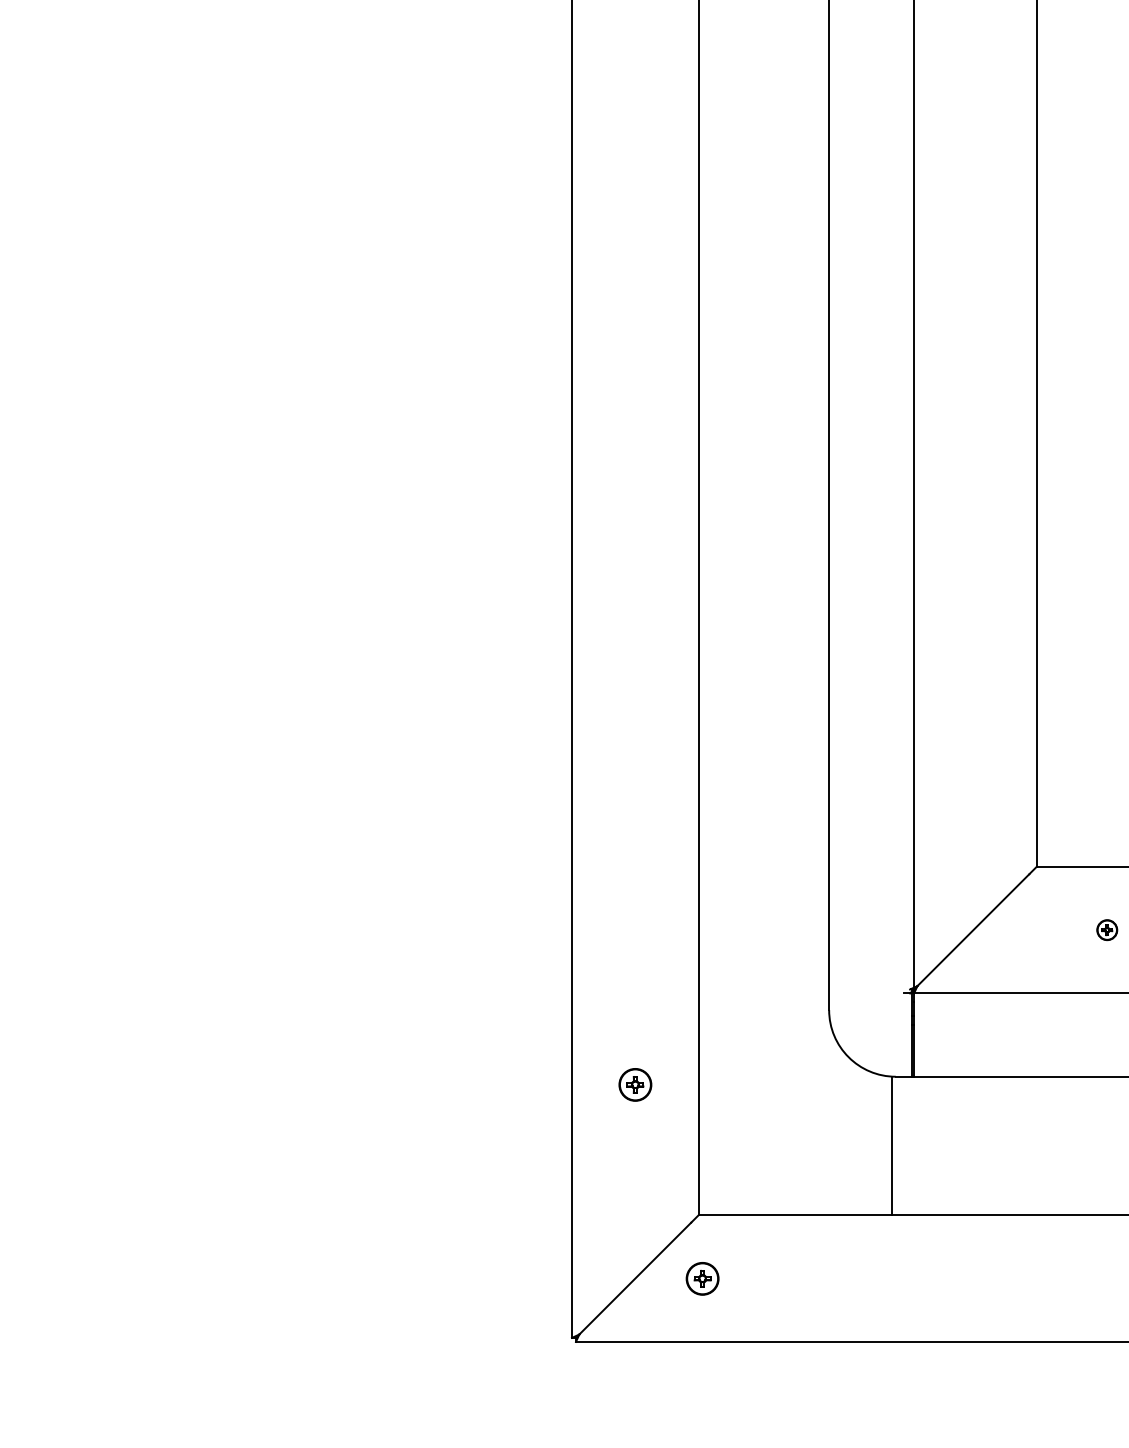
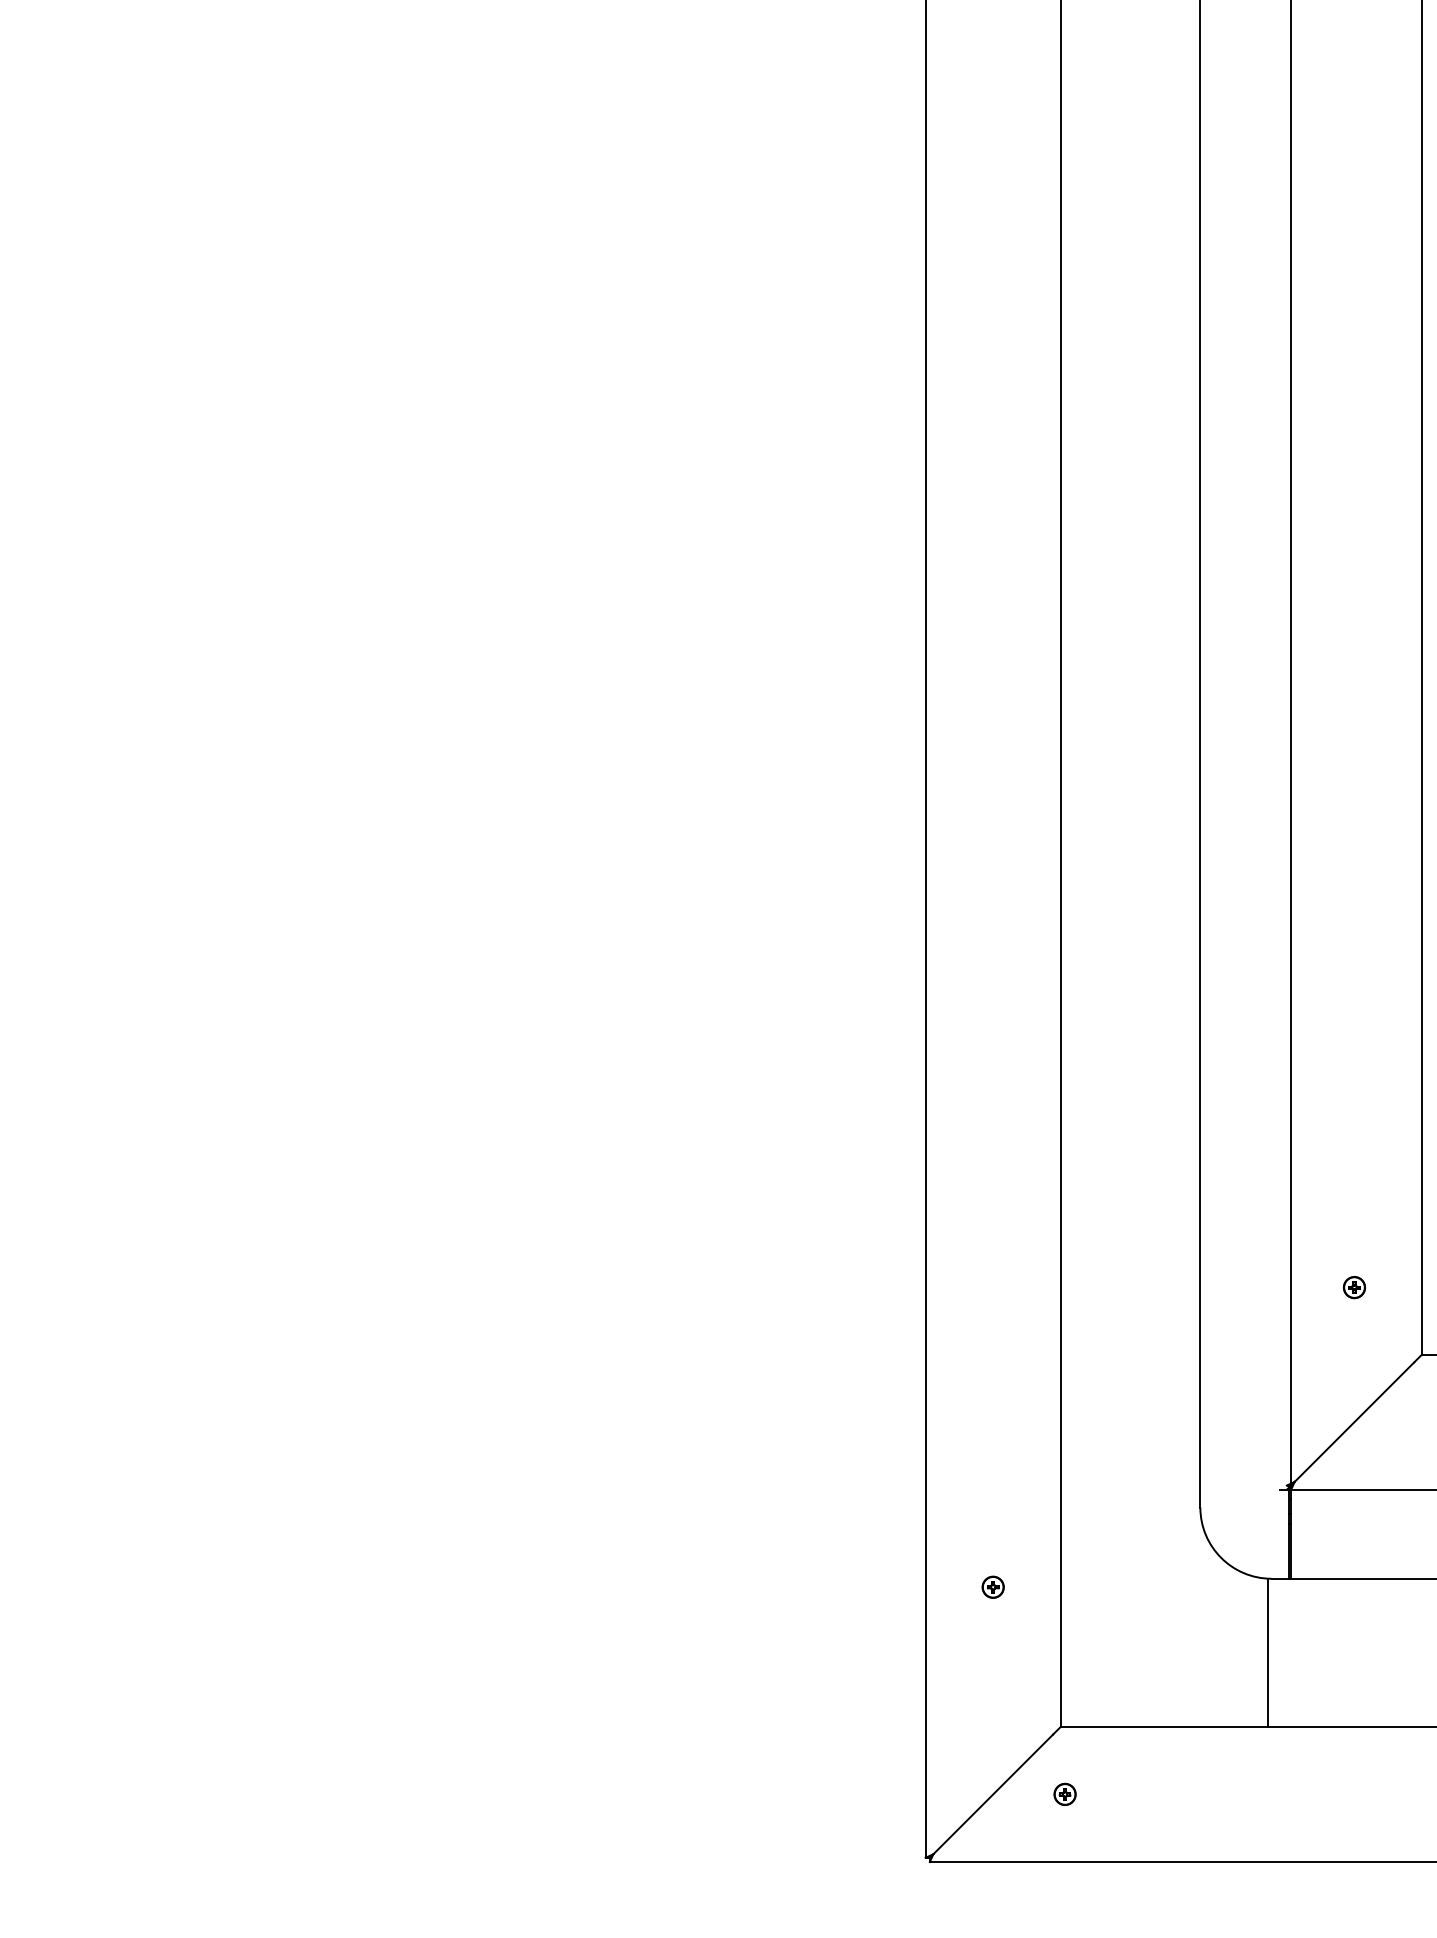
part: (972, 804) -> (1353, 1287), added
part: (634, 1083) -> (992, 1586), size x0.62
part: (702, 1277) -> (1064, 1793), size x0.62

